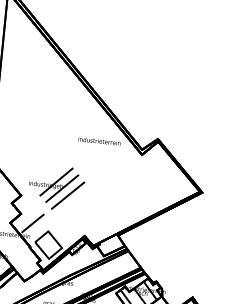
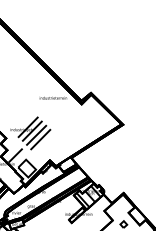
line: (73, 202) -> (40, 139), added

